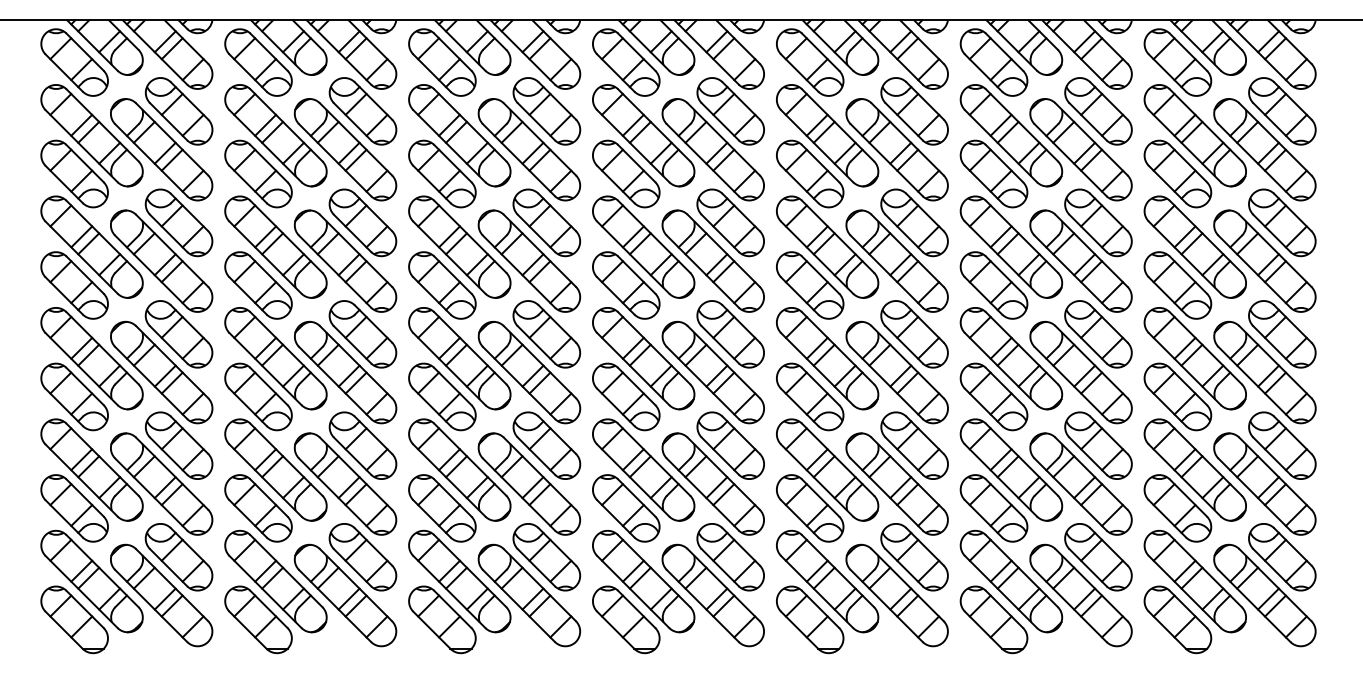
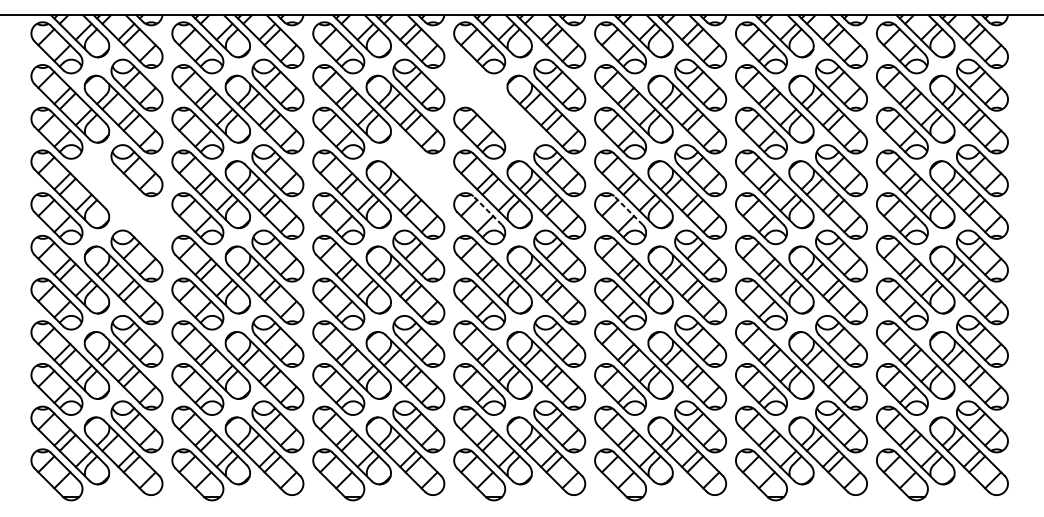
part: (643, 135) -> (492, 103), removed
part: (546, 222) -> (418, 170), removed
part: (161, 260) -> (123, 199), removed
line: (636, 274) -> (487, 210), solid -> dashed
line: (820, 274) -> (628, 210), solid -> dashed

